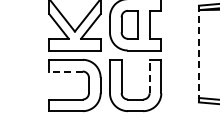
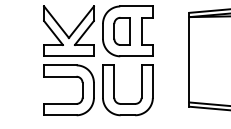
line: (199, 53) -> (189, 59), dashed -> solid
line: (65, 71) -> (59, 76), dashed -> solid
line: (149, 76) -> (141, 81), dashed -> solid

